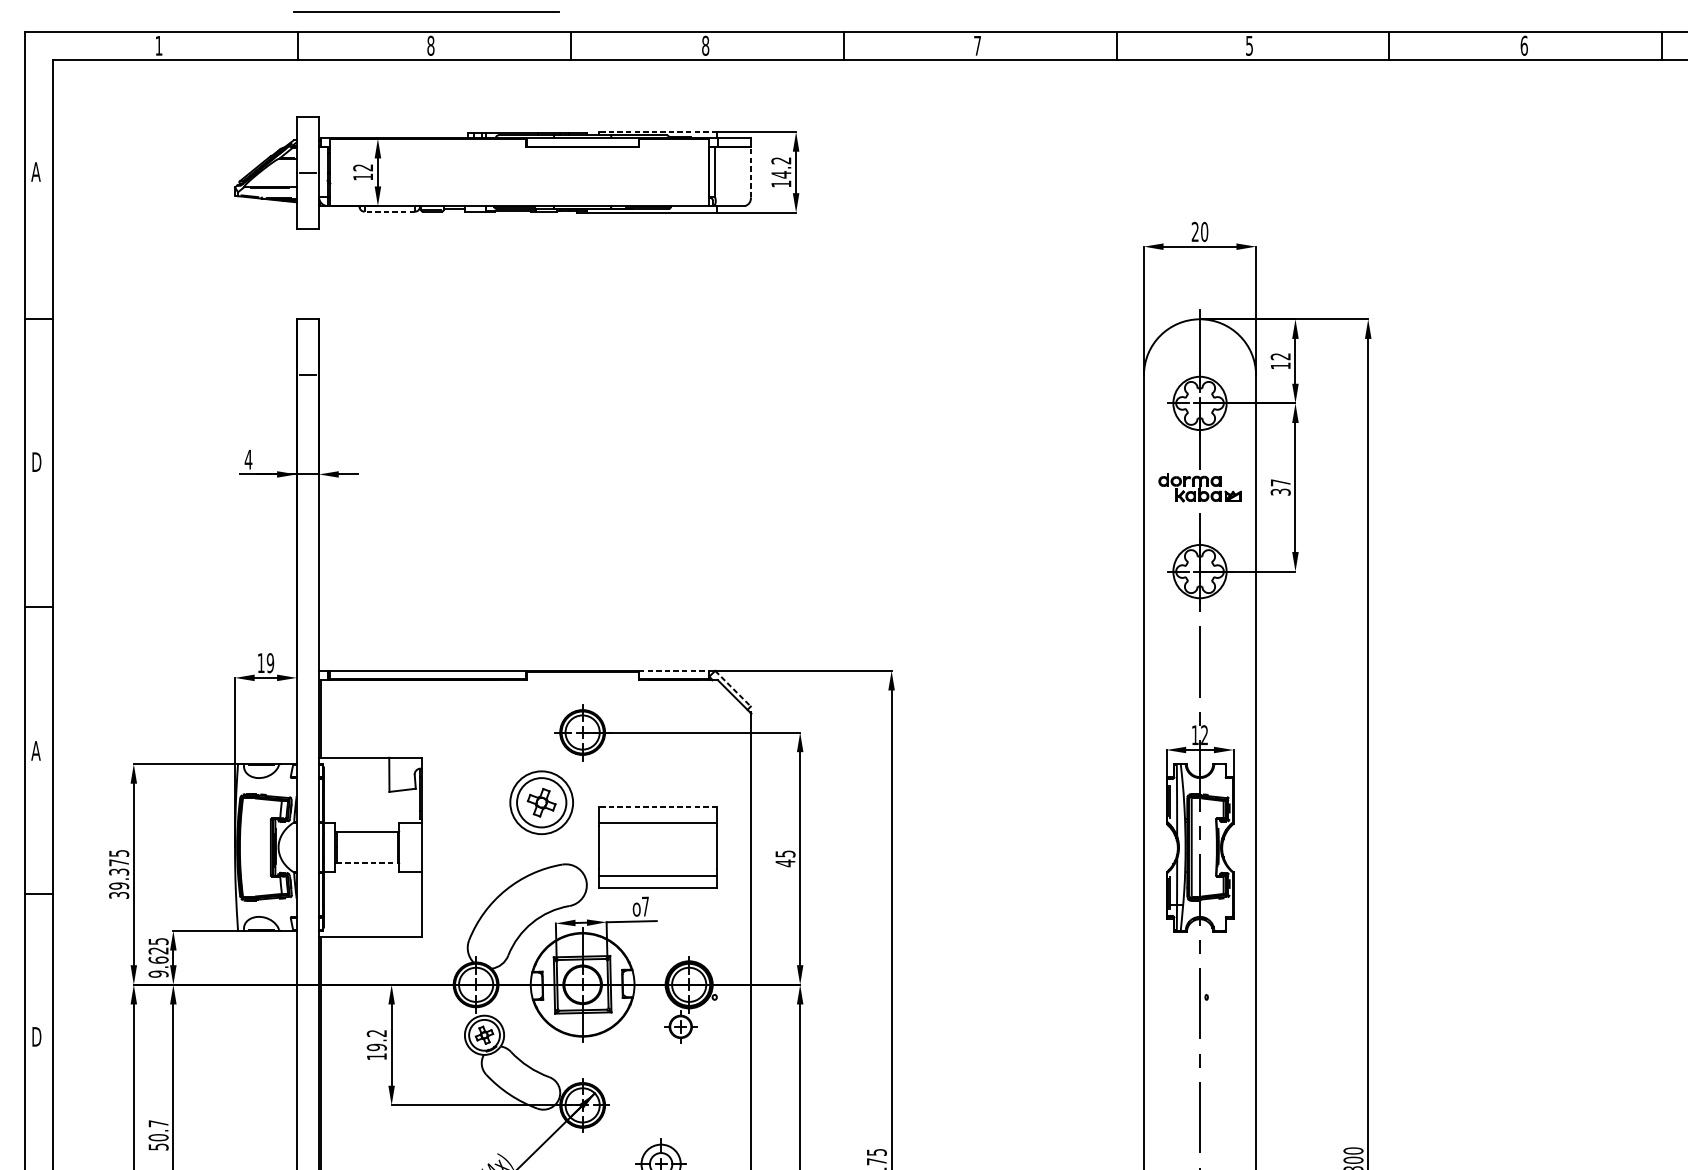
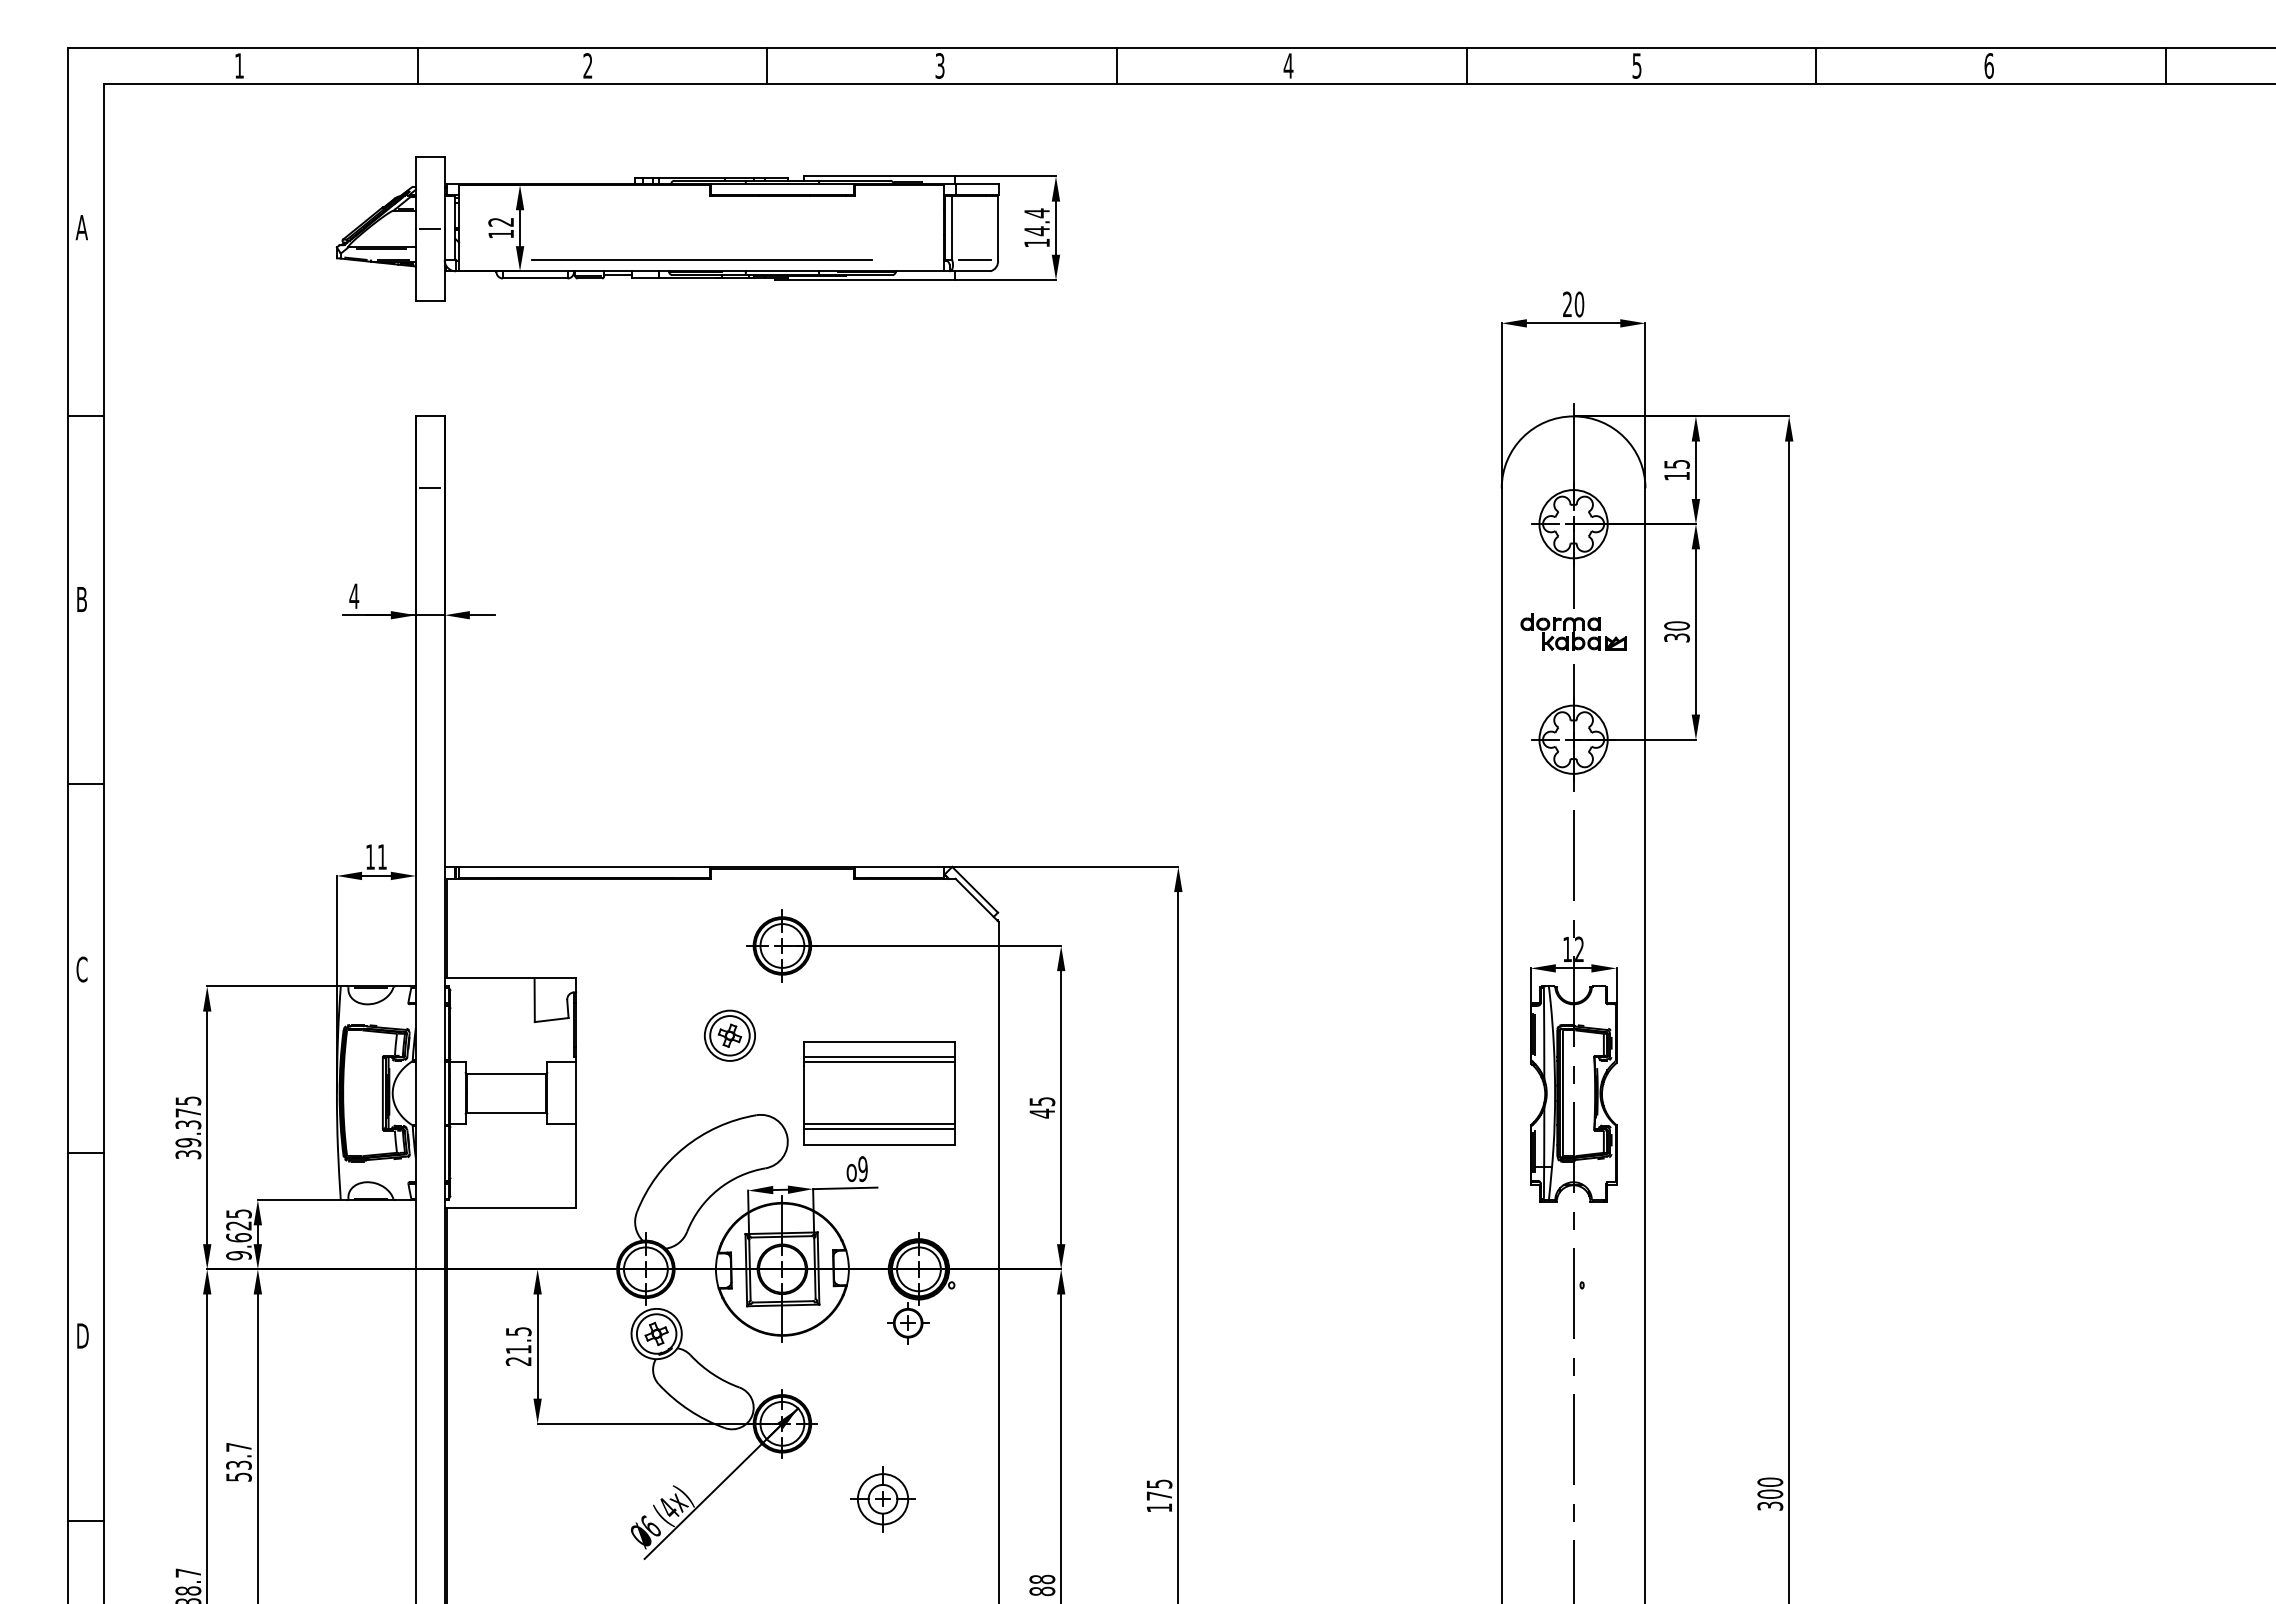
line: (426, 11) -> (701, 259), moved
text: (430, 45) -> (587, 65), 8 -> 2
text: (705, 45) -> (939, 65), 8 -> 3
text: (977, 45) -> (1288, 65), 7 -> 4
line: (657, 132) -> (878, 176), dashed -> solid
text: (780, 160) -> (1036, 213), 14.2 -> 14.4
line: (751, 171) -> (998, 227), dashed -> solid
line: (733, 197) -> (975, 260), added
line: (389, 211) -> (534, 278), dashed -> solid
text: (1281, 356) -> (1677, 464), 12 -> 15
text: (37, 462) -> (83, 599), D -> B
text: (1280, 482) -> (1676, 625), 37 -> 30
text: (269, 663) -> (381, 857), 19 -> 11
line: (674, 670) -> (899, 866), dashed -> solid
line: (733, 689) -> (975, 890), dashed -> solid
text: (35, 750) -> (81, 969), A -> C
part: (541, 802) -> (729, 1035), size x0.62
line: (657, 807) -> (878, 1041), dashed -> solid
line: (657, 819) -> (878, 1057), added
line: (367, 862) -> (506, 1112), dashed -> solid
line: (657, 871) -> (878, 1124), added
text: (645, 906) -> (862, 1169), 7 -> 9
text: (376, 1045) -> (518, 1346), 19.2 -> 21.5
text: (158, 1137) -> (238, 1464), 50.7 -> 53.7

